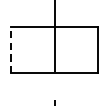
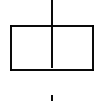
line: (10, 49) -> (10, 47), dashed -> solid

